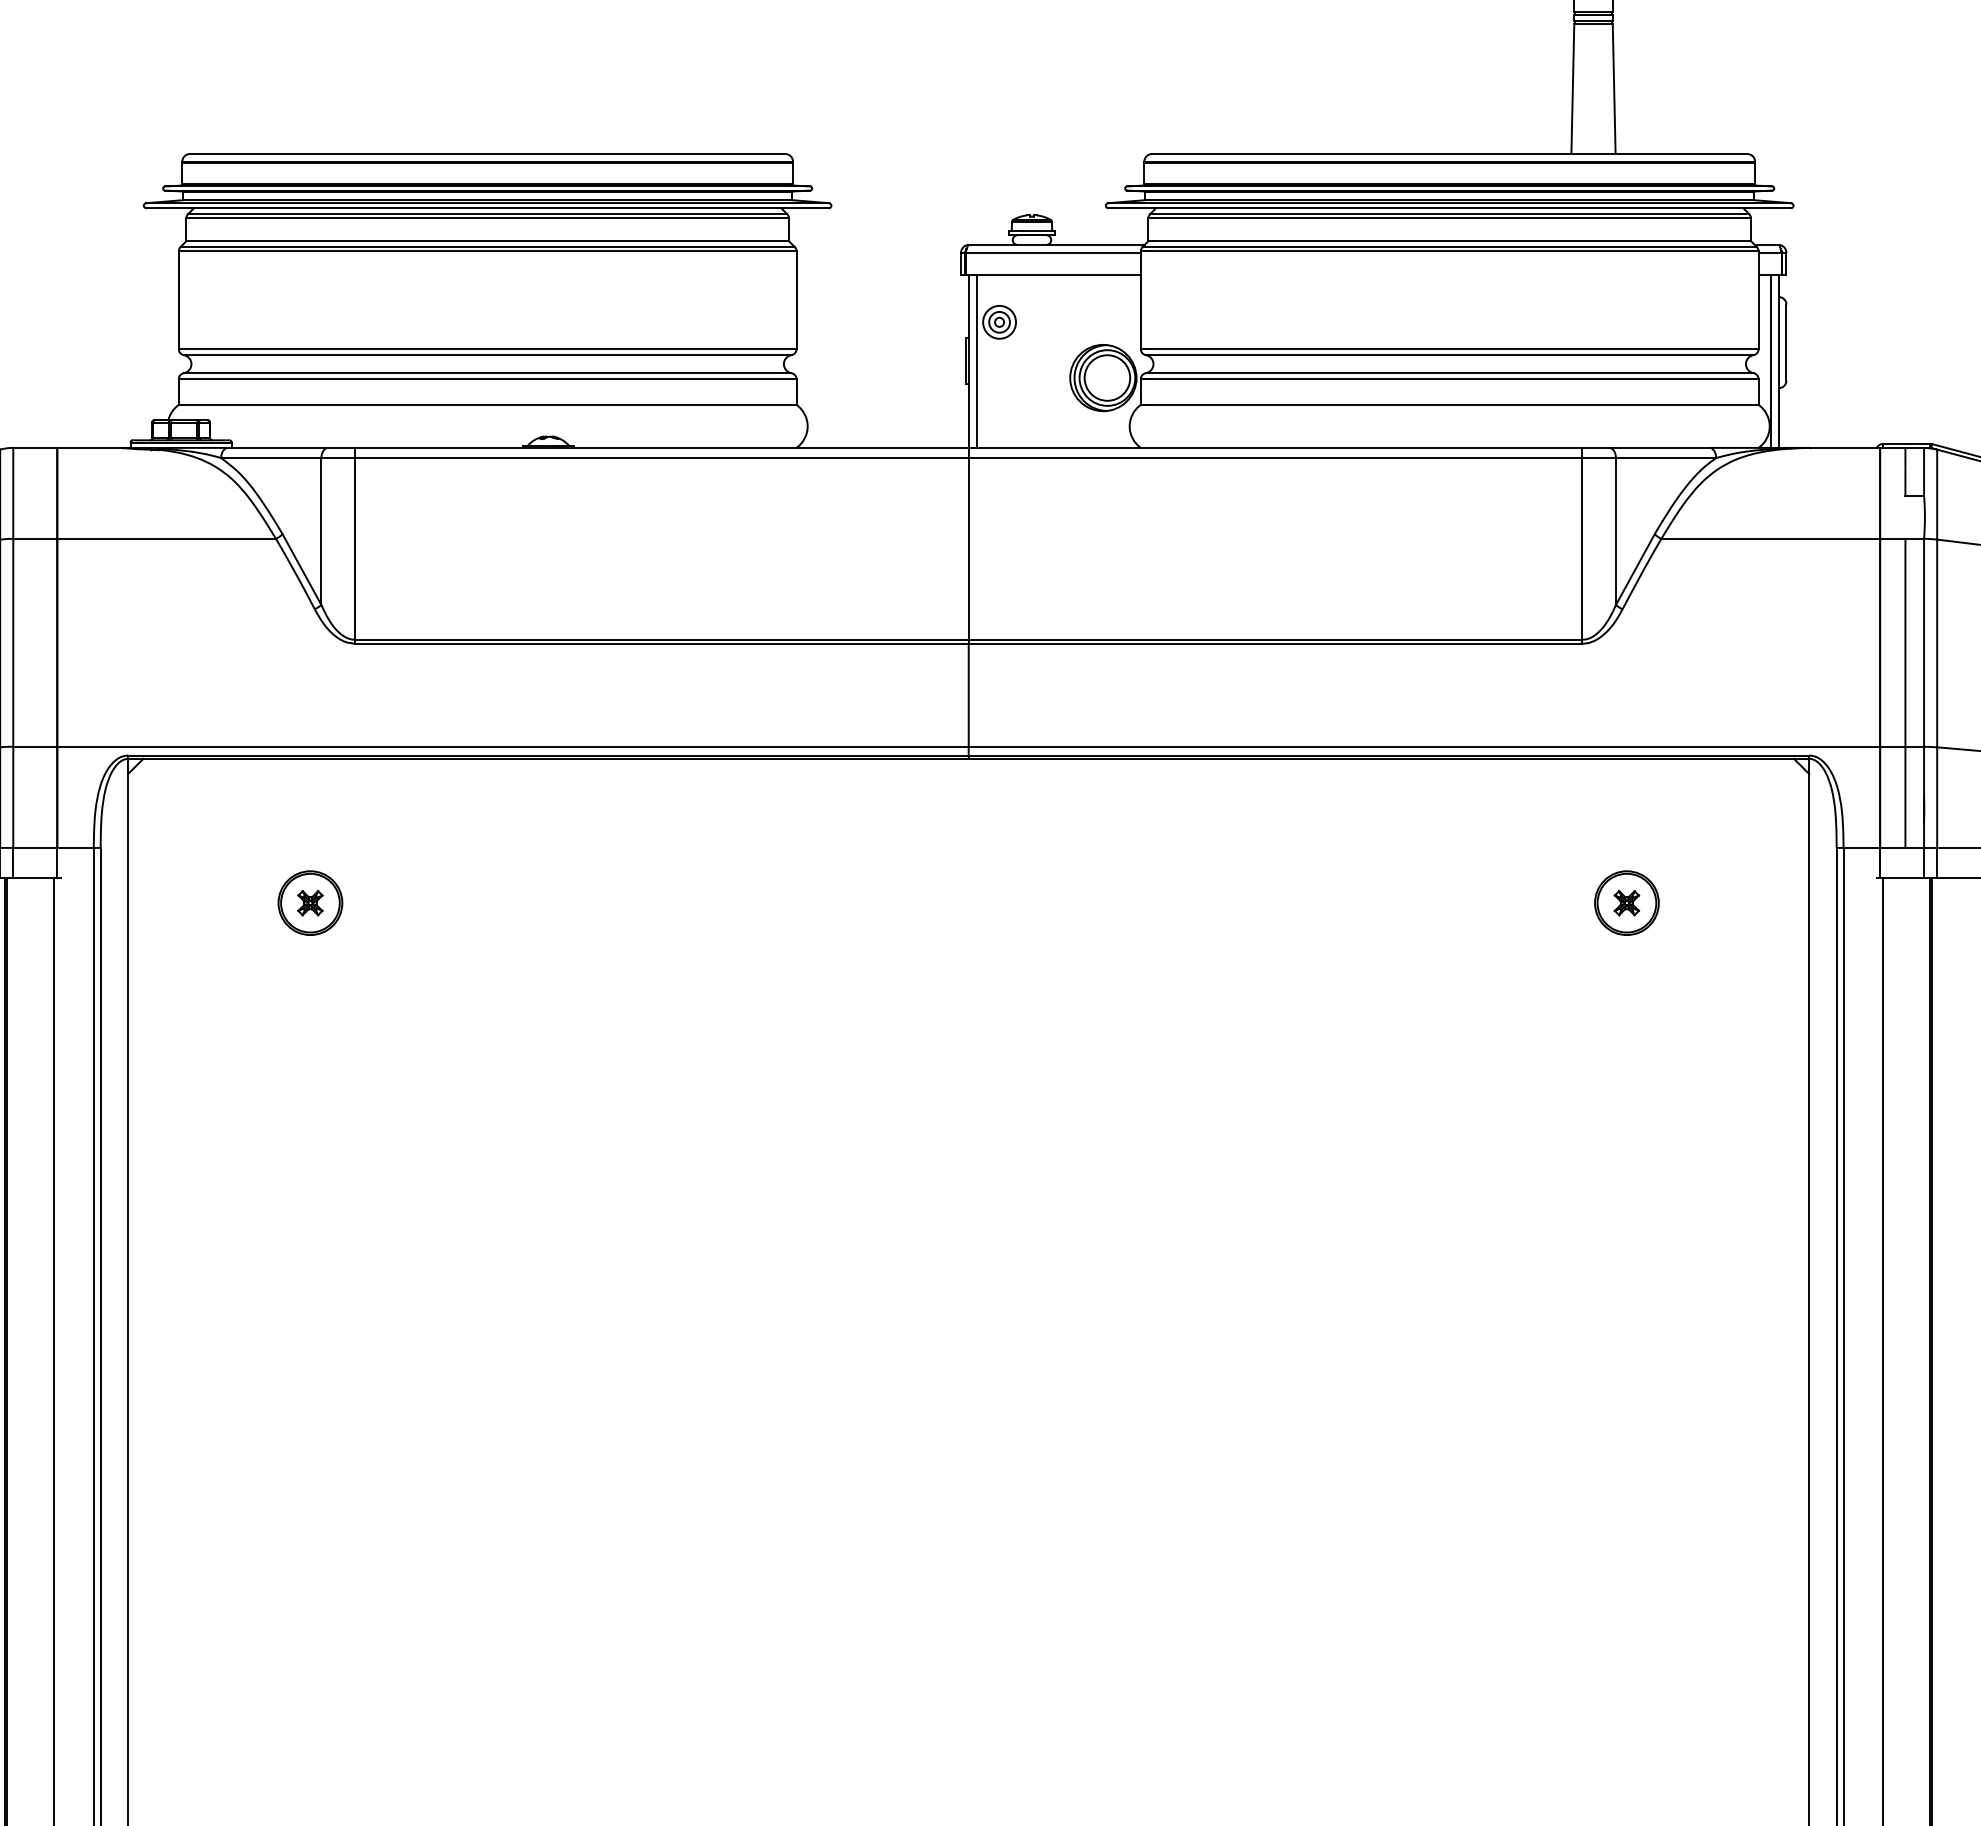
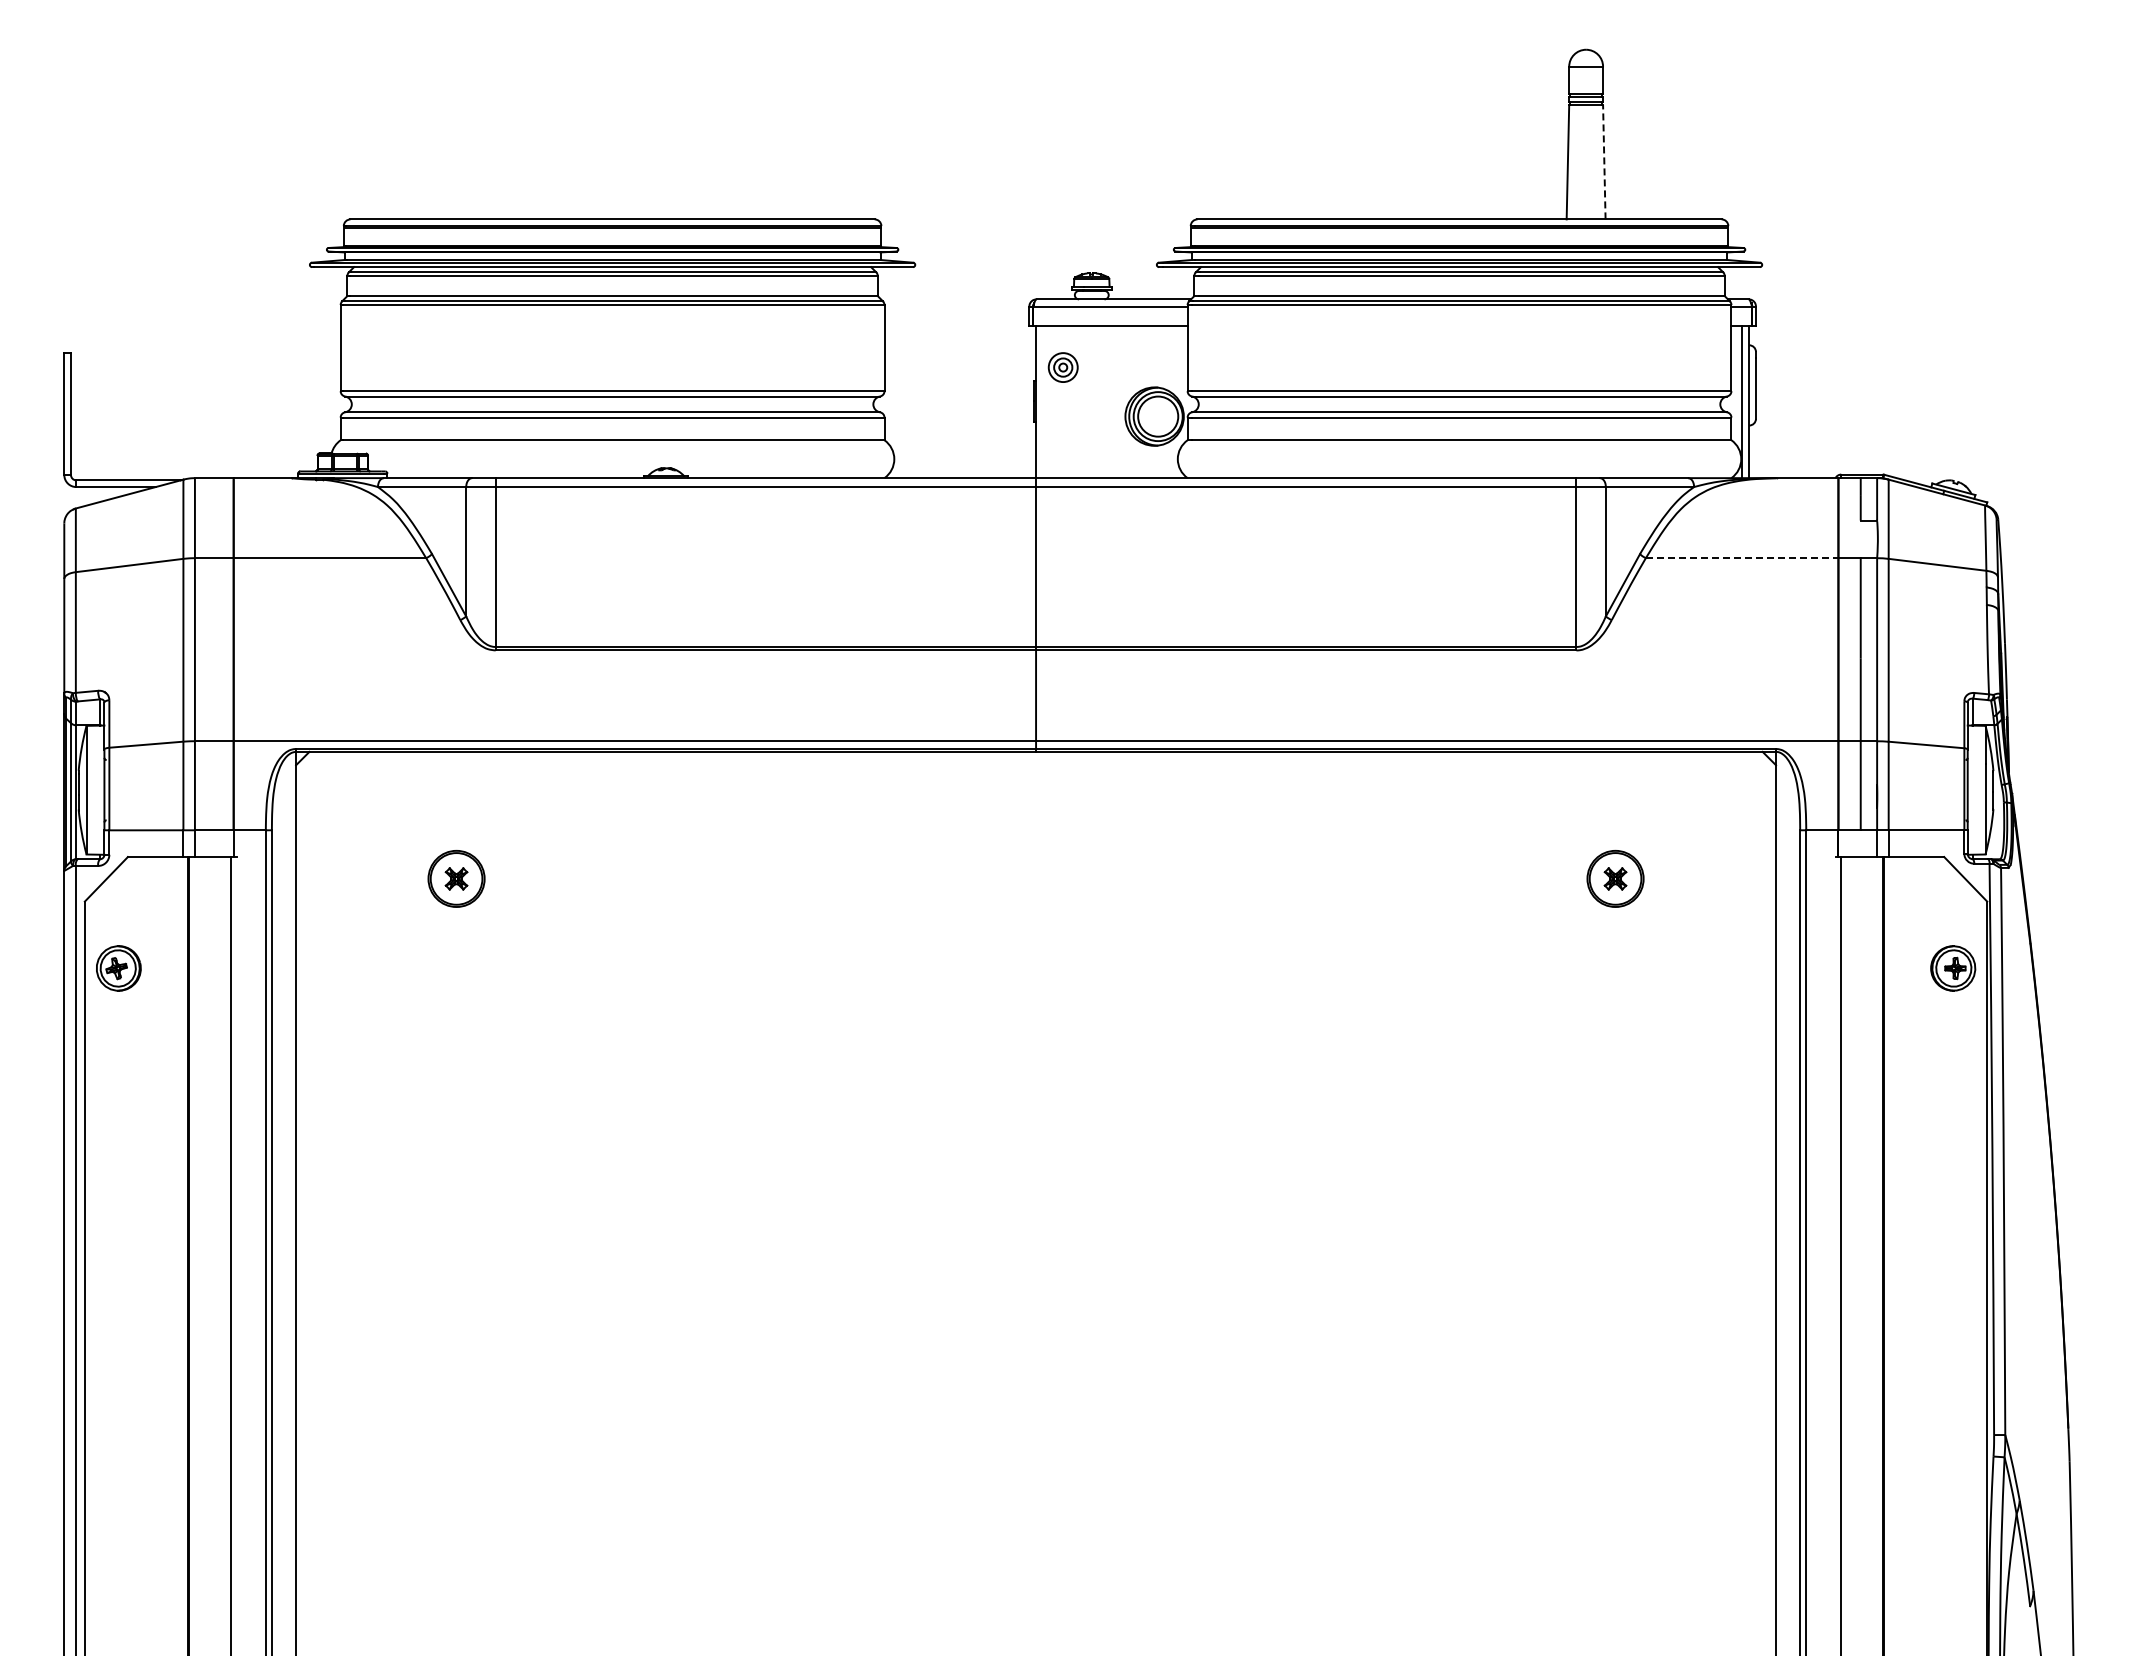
line: (1614, 88) -> (1604, 161), solid -> dashed
line: (977, 361) -> (1043, 402), removed
line: (1771, 539) -> (1742, 558), solid -> dashed

